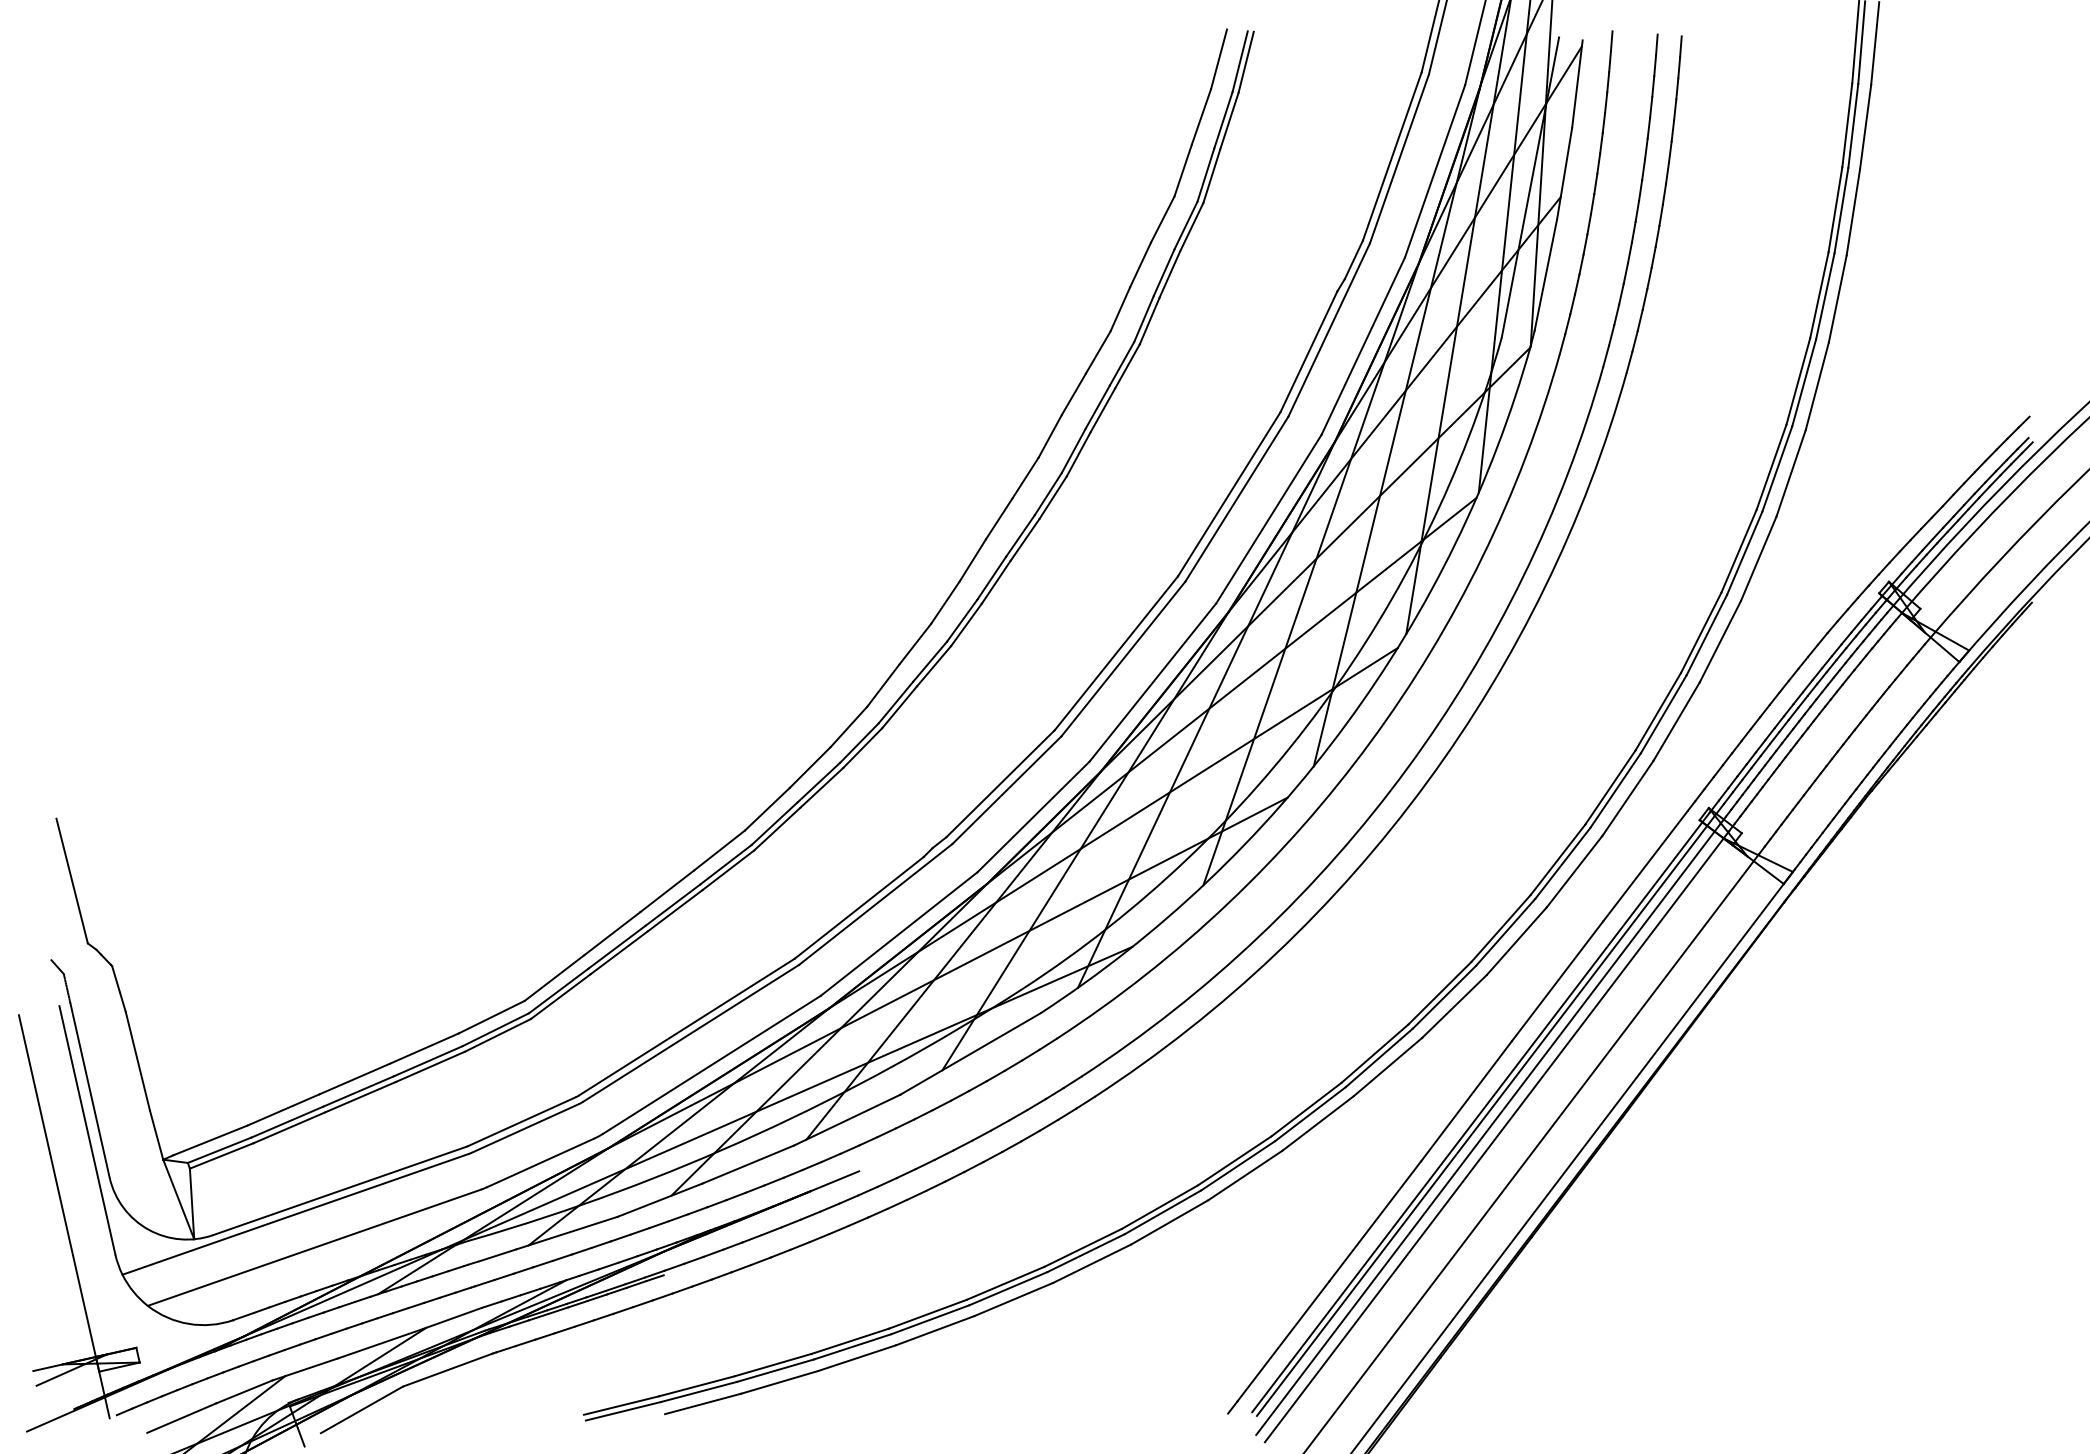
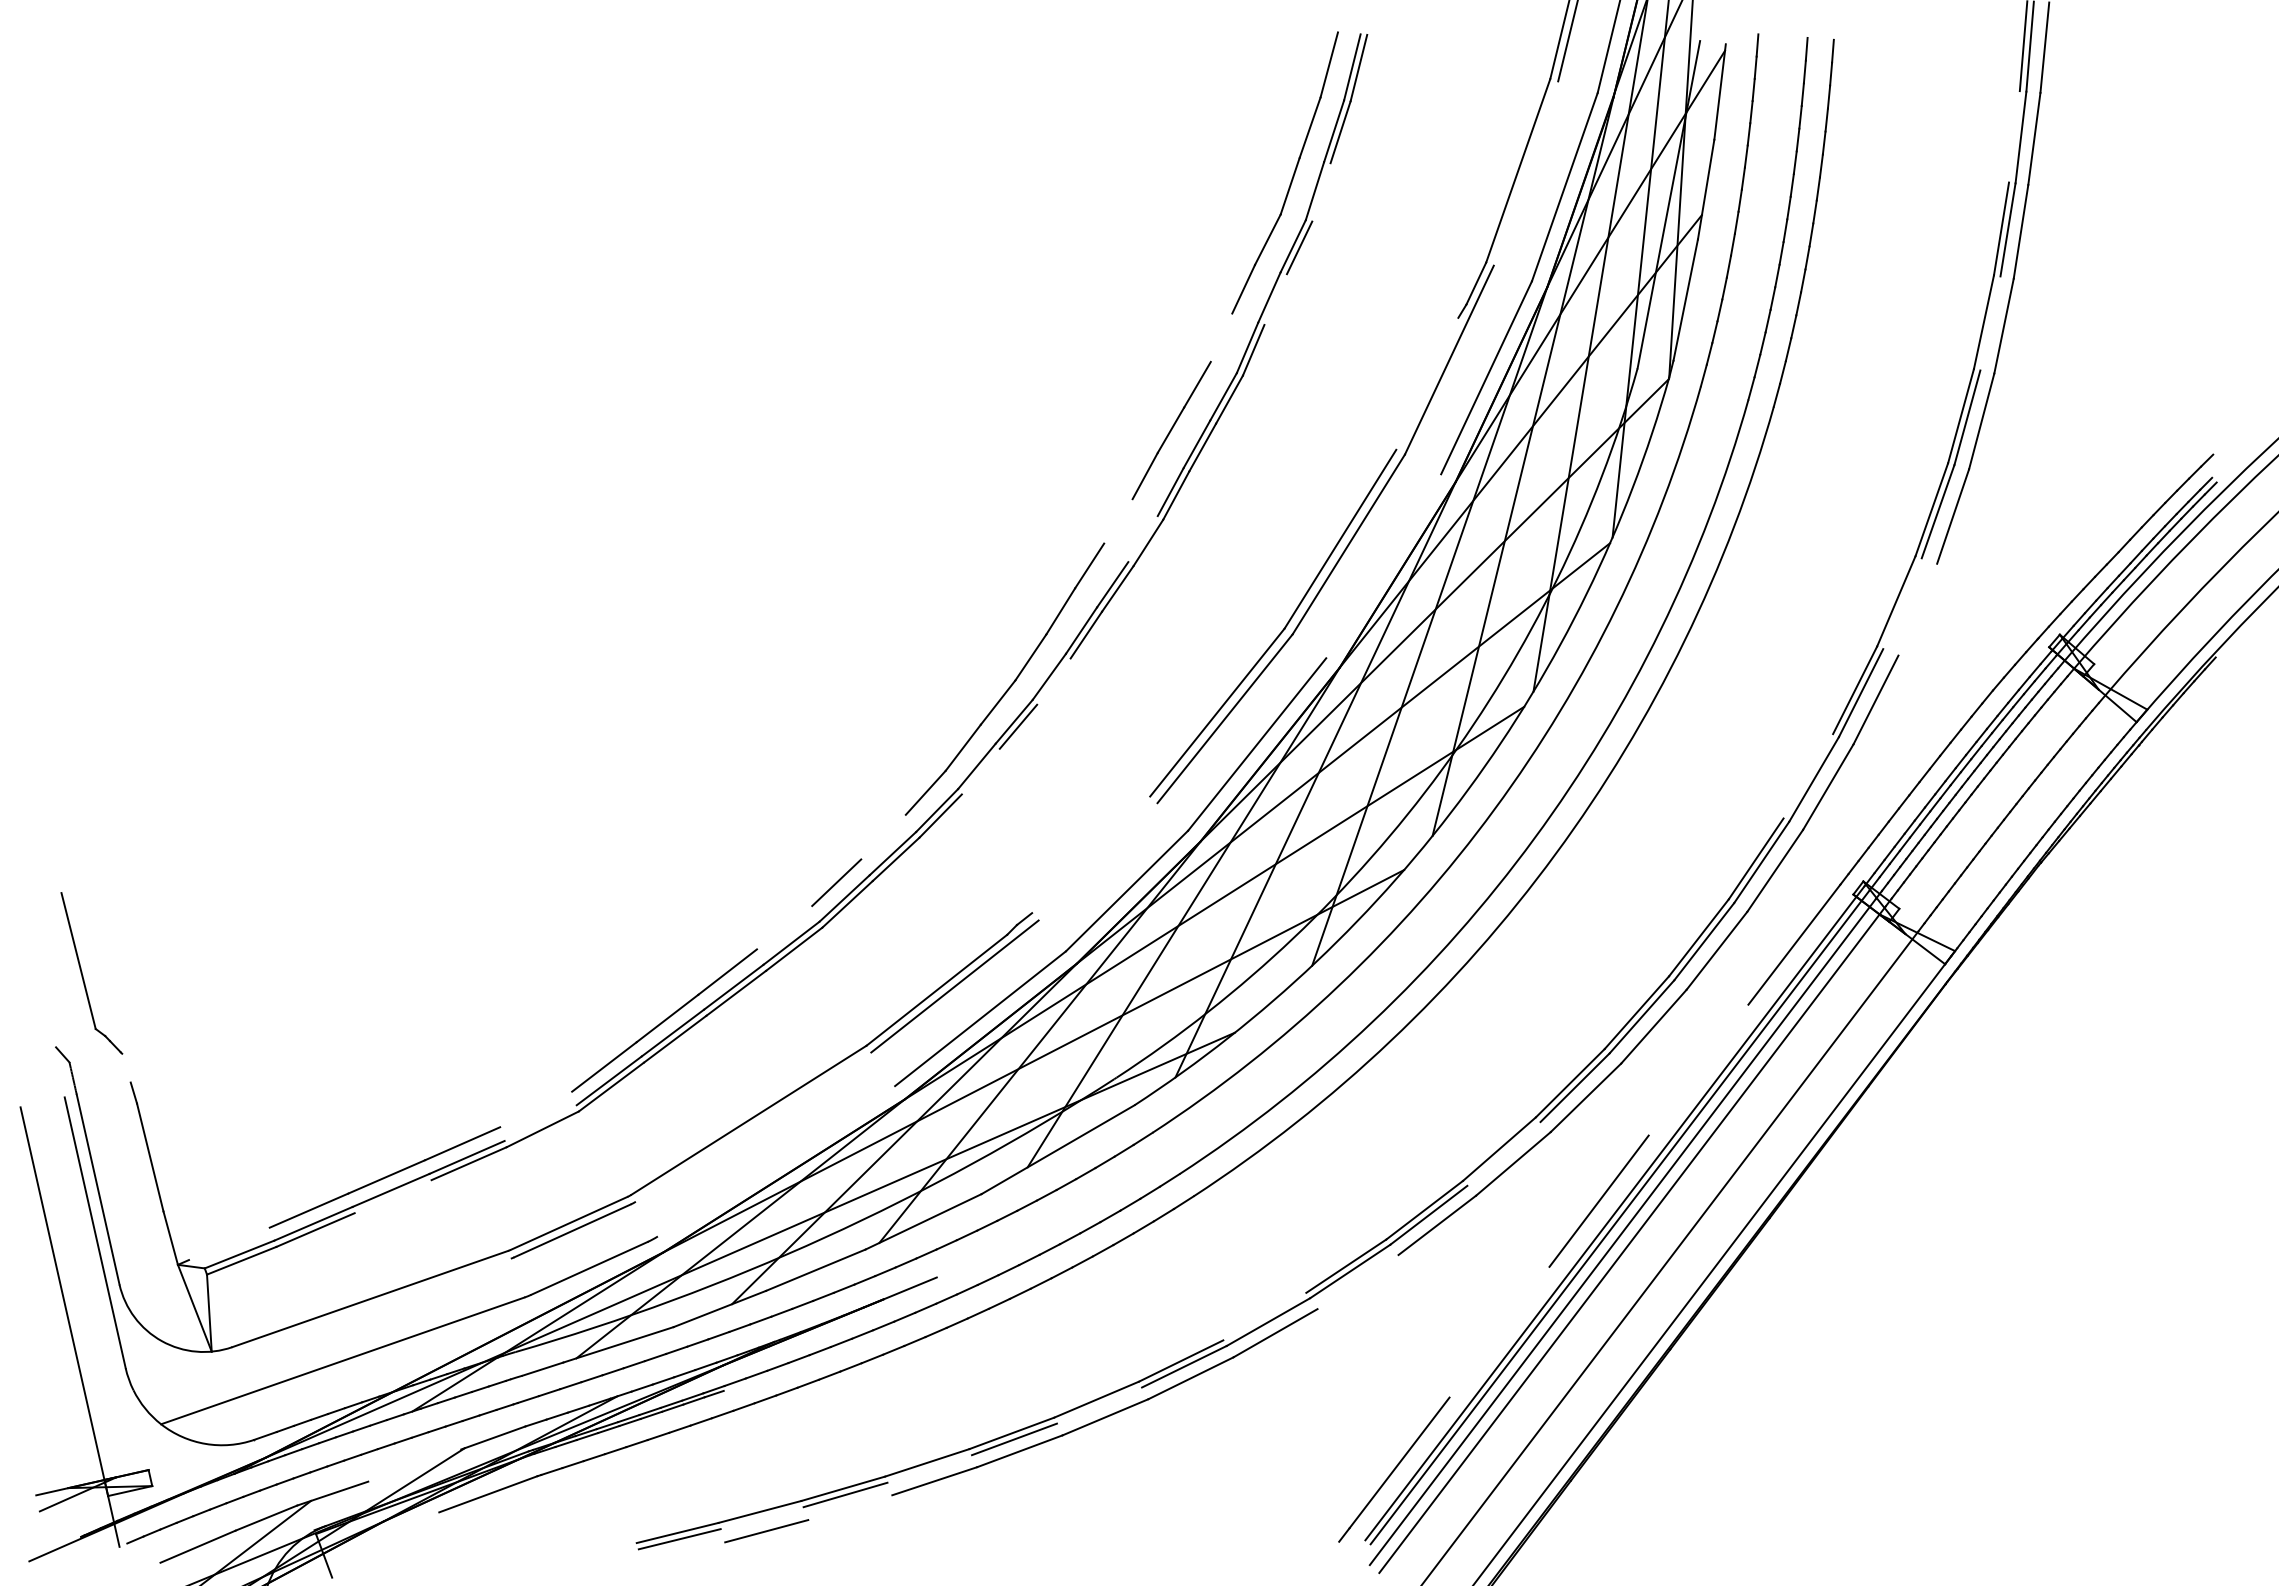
line: (1847, 124) -> (2014, 136), removed
line: (1398, 158) -> (1525, 173), removed
line: (1211, 176) -> (1321, 192), removed
line: (1169, 274) -> (1275, 299), removed
line: (1825, 296) -> (1990, 323), removed
line: (1120, 309) -> (1221, 337), removed
line: (1309, 351) -> (1427, 383), removed
line: (1025, 478) -> (1118, 521), removed
line: (1047, 494) -> (1142, 539), removed
line: (1268, 519) -> (1383, 566), removed
line: (1744, 553) -> (1902, 603), removed
line: (1758, 558) -> (1917, 609), removed
line: (966, 624) -> (1053, 681), removed
line: (899, 707) -> (980, 771), removed
line: (1658, 711) -> (1808, 776), removed
line: (810, 766) -> (883, 836), removed
line: (1000, 783) -> (1091, 854), removed
line: (1006, 789) -> (1097, 861), removed
line: (719, 850) -> (784, 927), removed
line: (116, 978) -> (126, 1067), removed
line: (1557, 980) -> (1698, 1069), removed
line: (492, 1017) -> (536, 1109), removed
line: (495, 1029) -> (540, 1122), removed
line: (691, 1032) -> (753, 1126), removed
line: (1378, 1057) -> (1503, 1153), removed
line: (712, 1064) -> (776, 1161), removed
line: (360, 1097) -> (392, 1196), removed
line: (209, 1140) -> (228, 1243), removed
line: (1244, 1175) -> (1357, 1282), removed
line: (1159, 1207) -> (1264, 1316), removed
line: (294, 1214) -> (321, 1324), removed
line: (1375, 1220) -> (1499, 1331), removed
line: (1008, 1288) -> (1099, 1405), removed
line: (380, 1343) -> (414, 1465), removed
line: (852, 1346) -> (929, 1468), removed
line: (779, 1382) -> (850, 1507), removed
line: (698, 1392) -> (761, 1518), removed
line: (361, 1409) -> (394, 1537), removed

